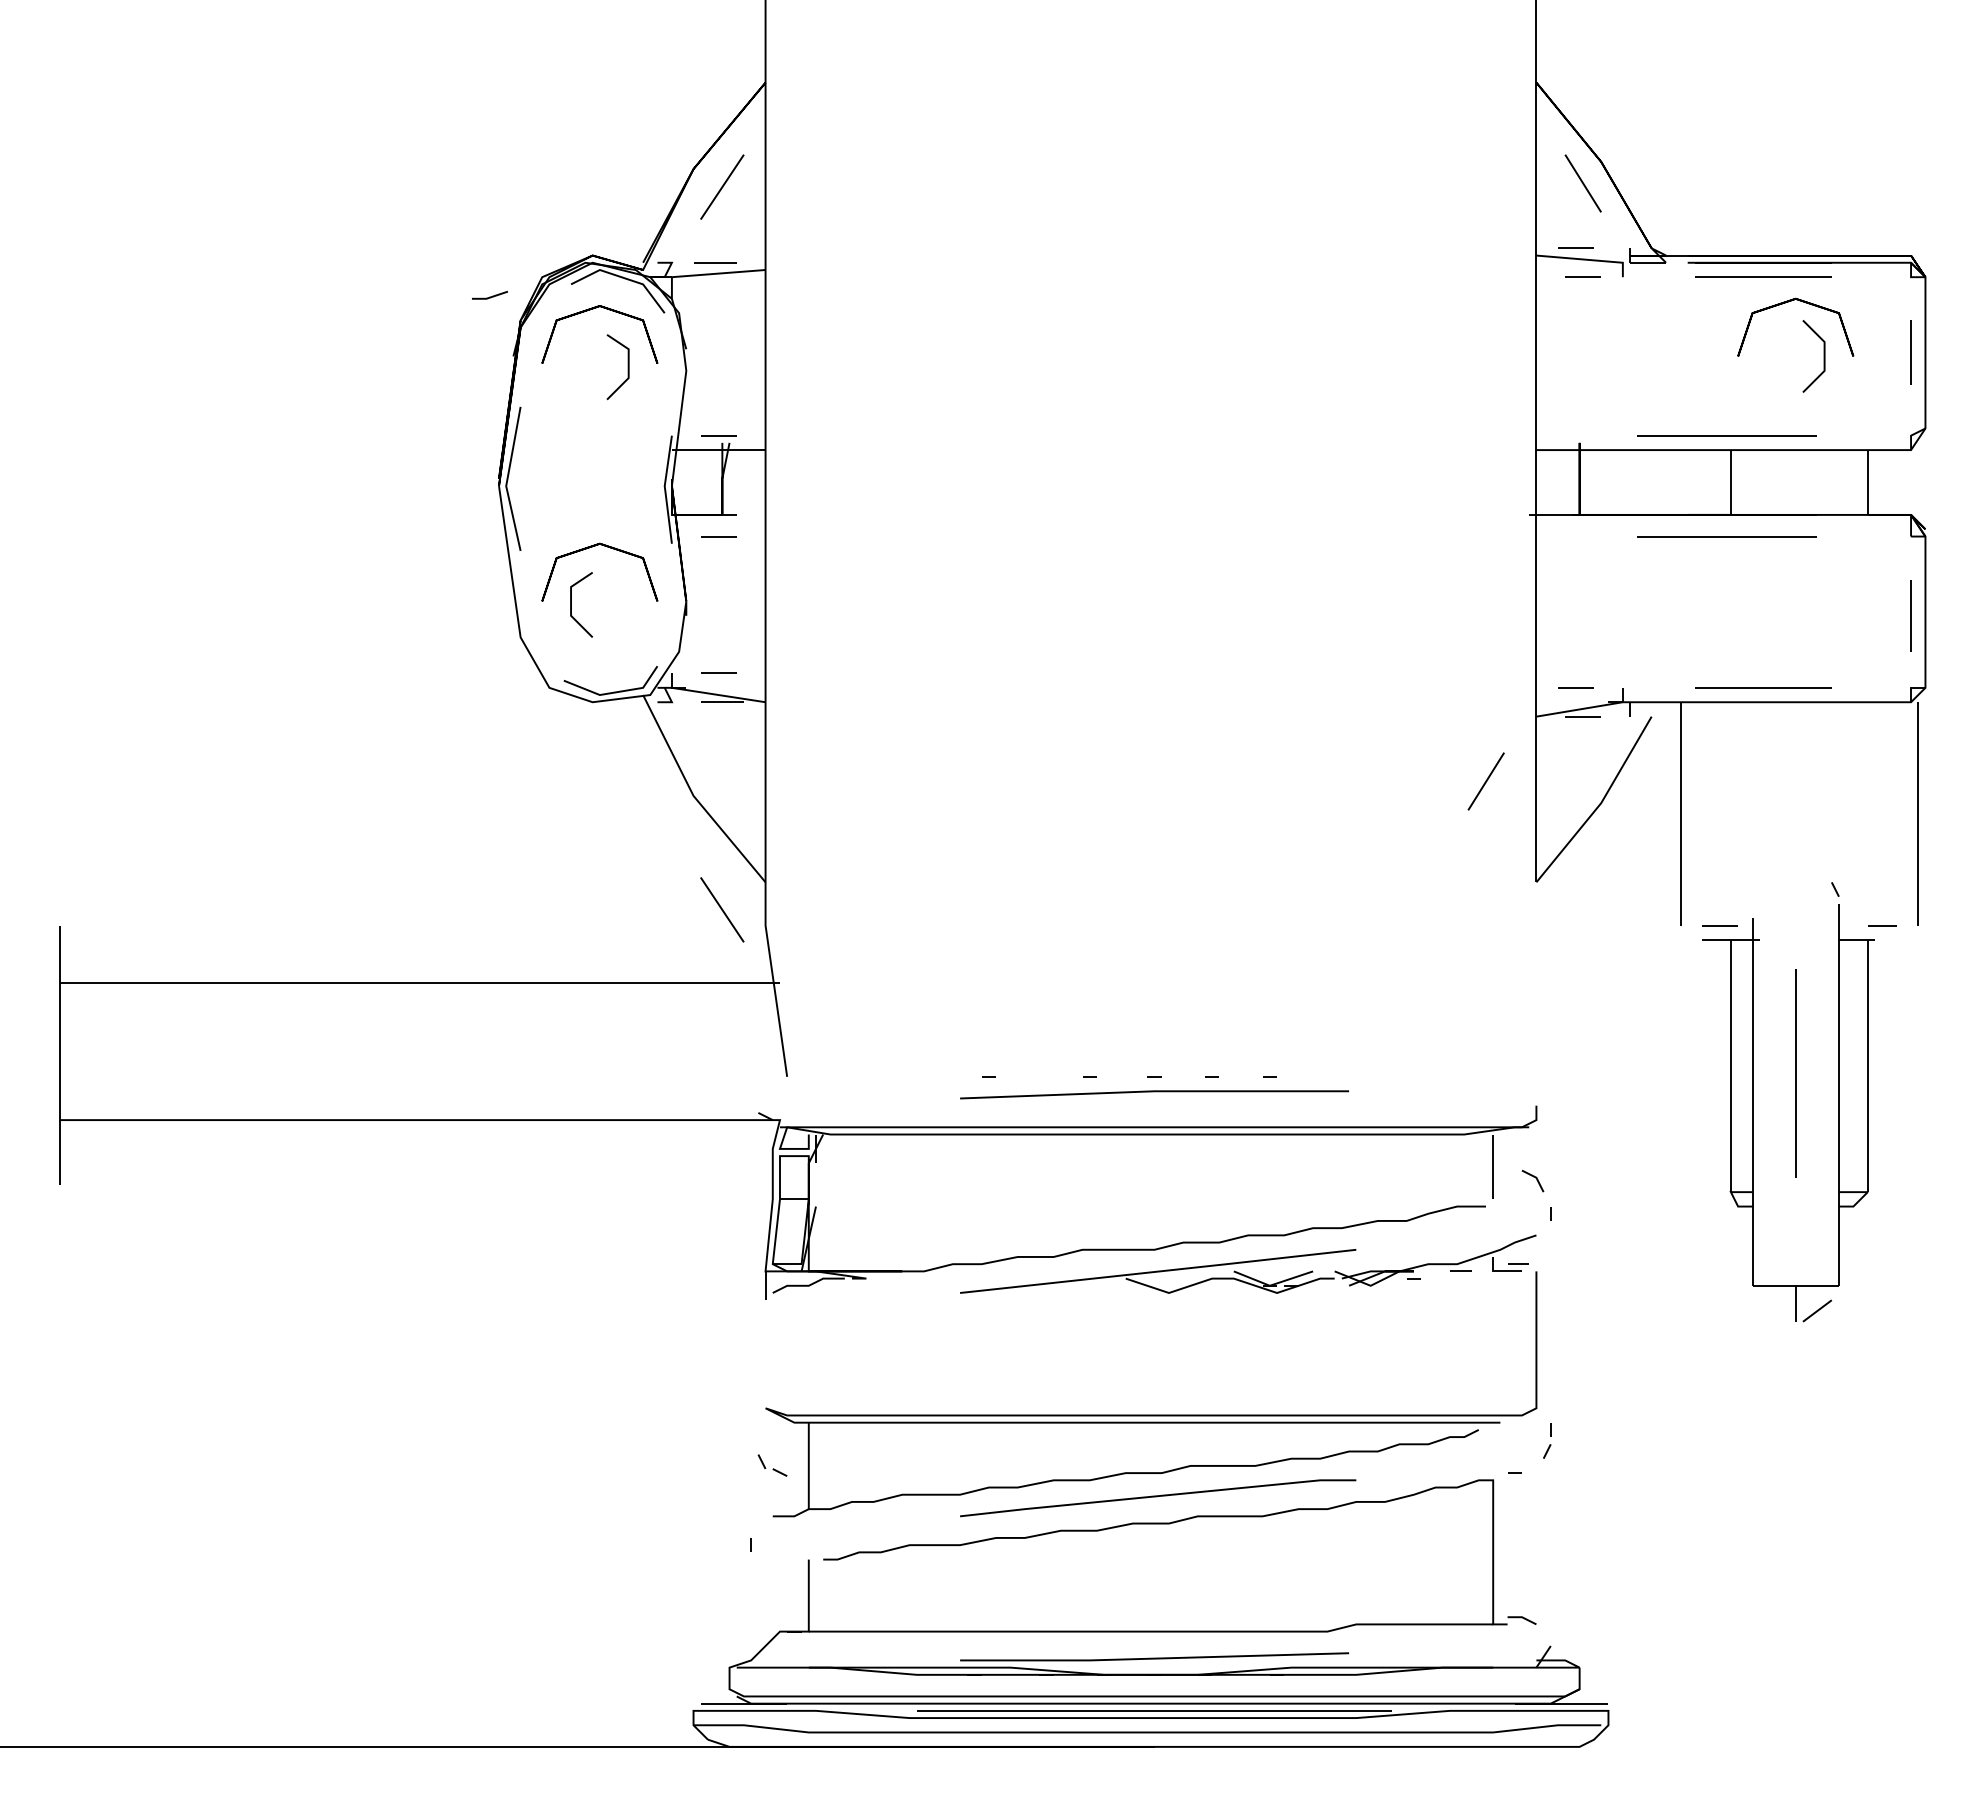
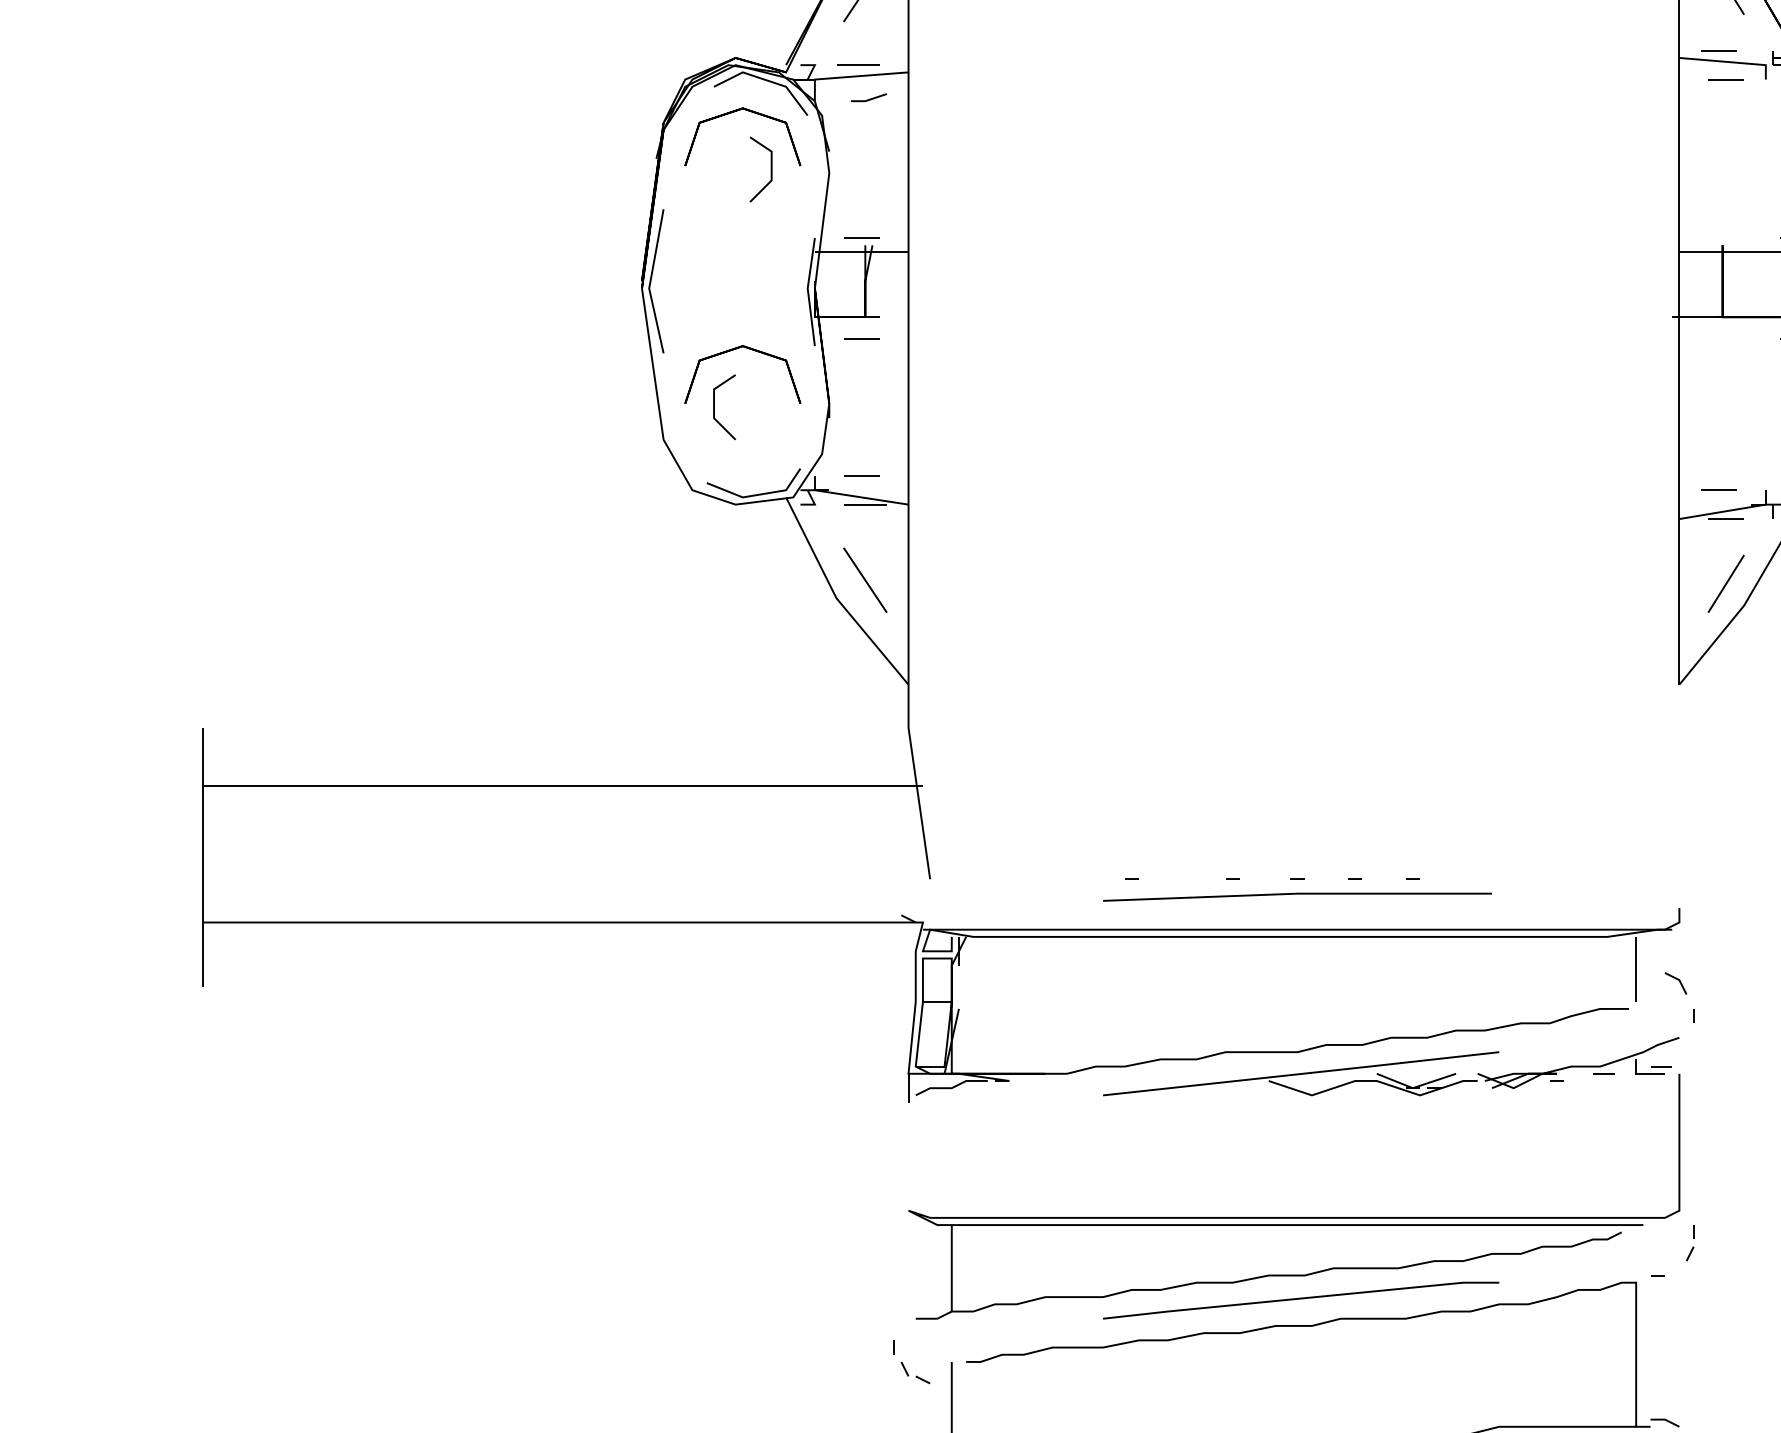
line: (489, 296) -> (868, 98), moved
line: (1485, 781) -> (1725, 583), moved
line: (722, 909) -> (865, 579), moved
part: (772, 1465) -> (915, 1372), moved

